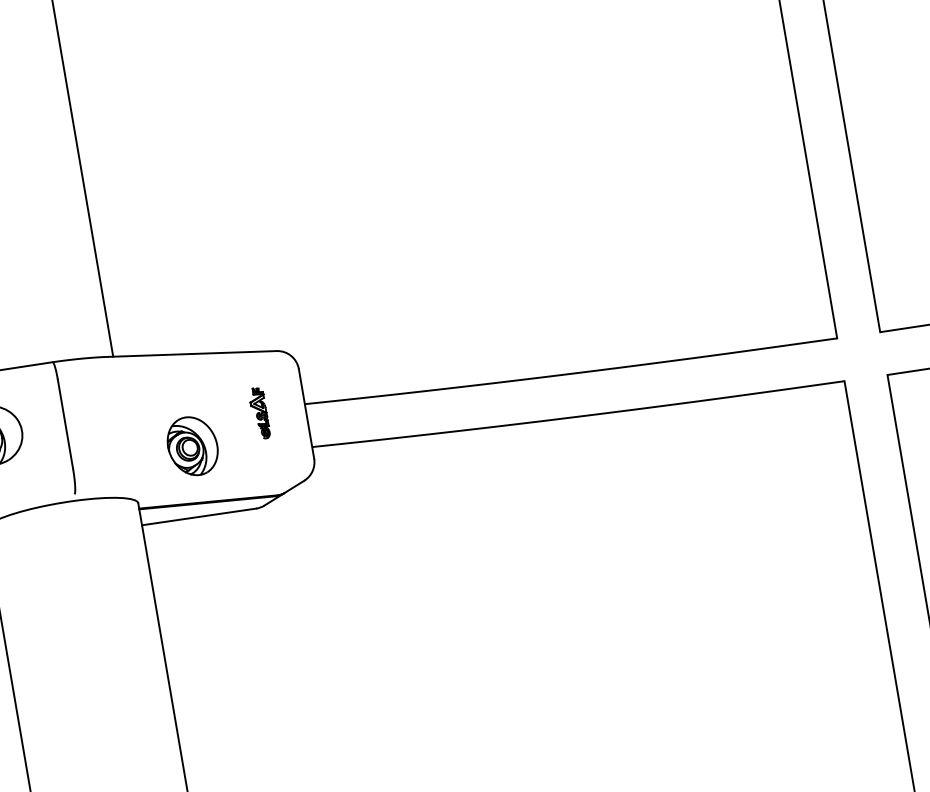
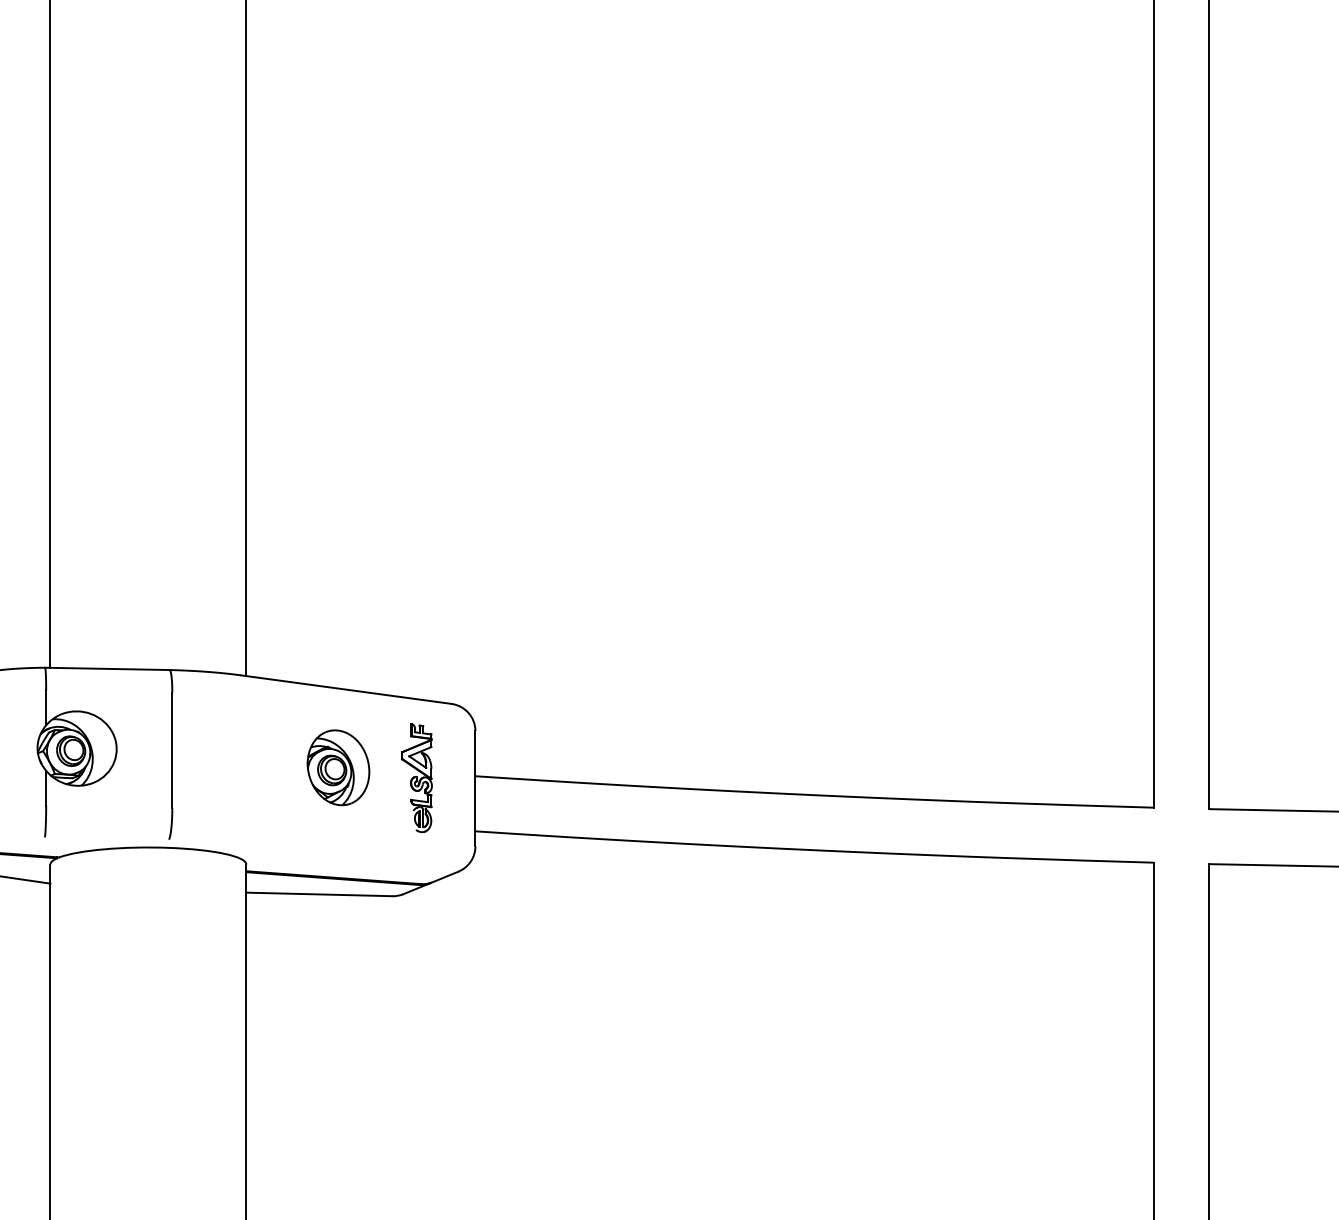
part: (259, 413) -> (416, 778), size x1.67
part: (192, 445) -> (338, 767), moved

